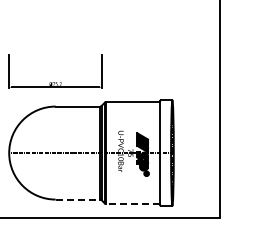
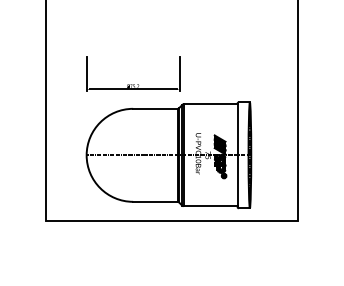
line: (78, 199) -> (155, 201), dashed -> solid
line: (133, 204) -> (210, 206), dashed -> solid

